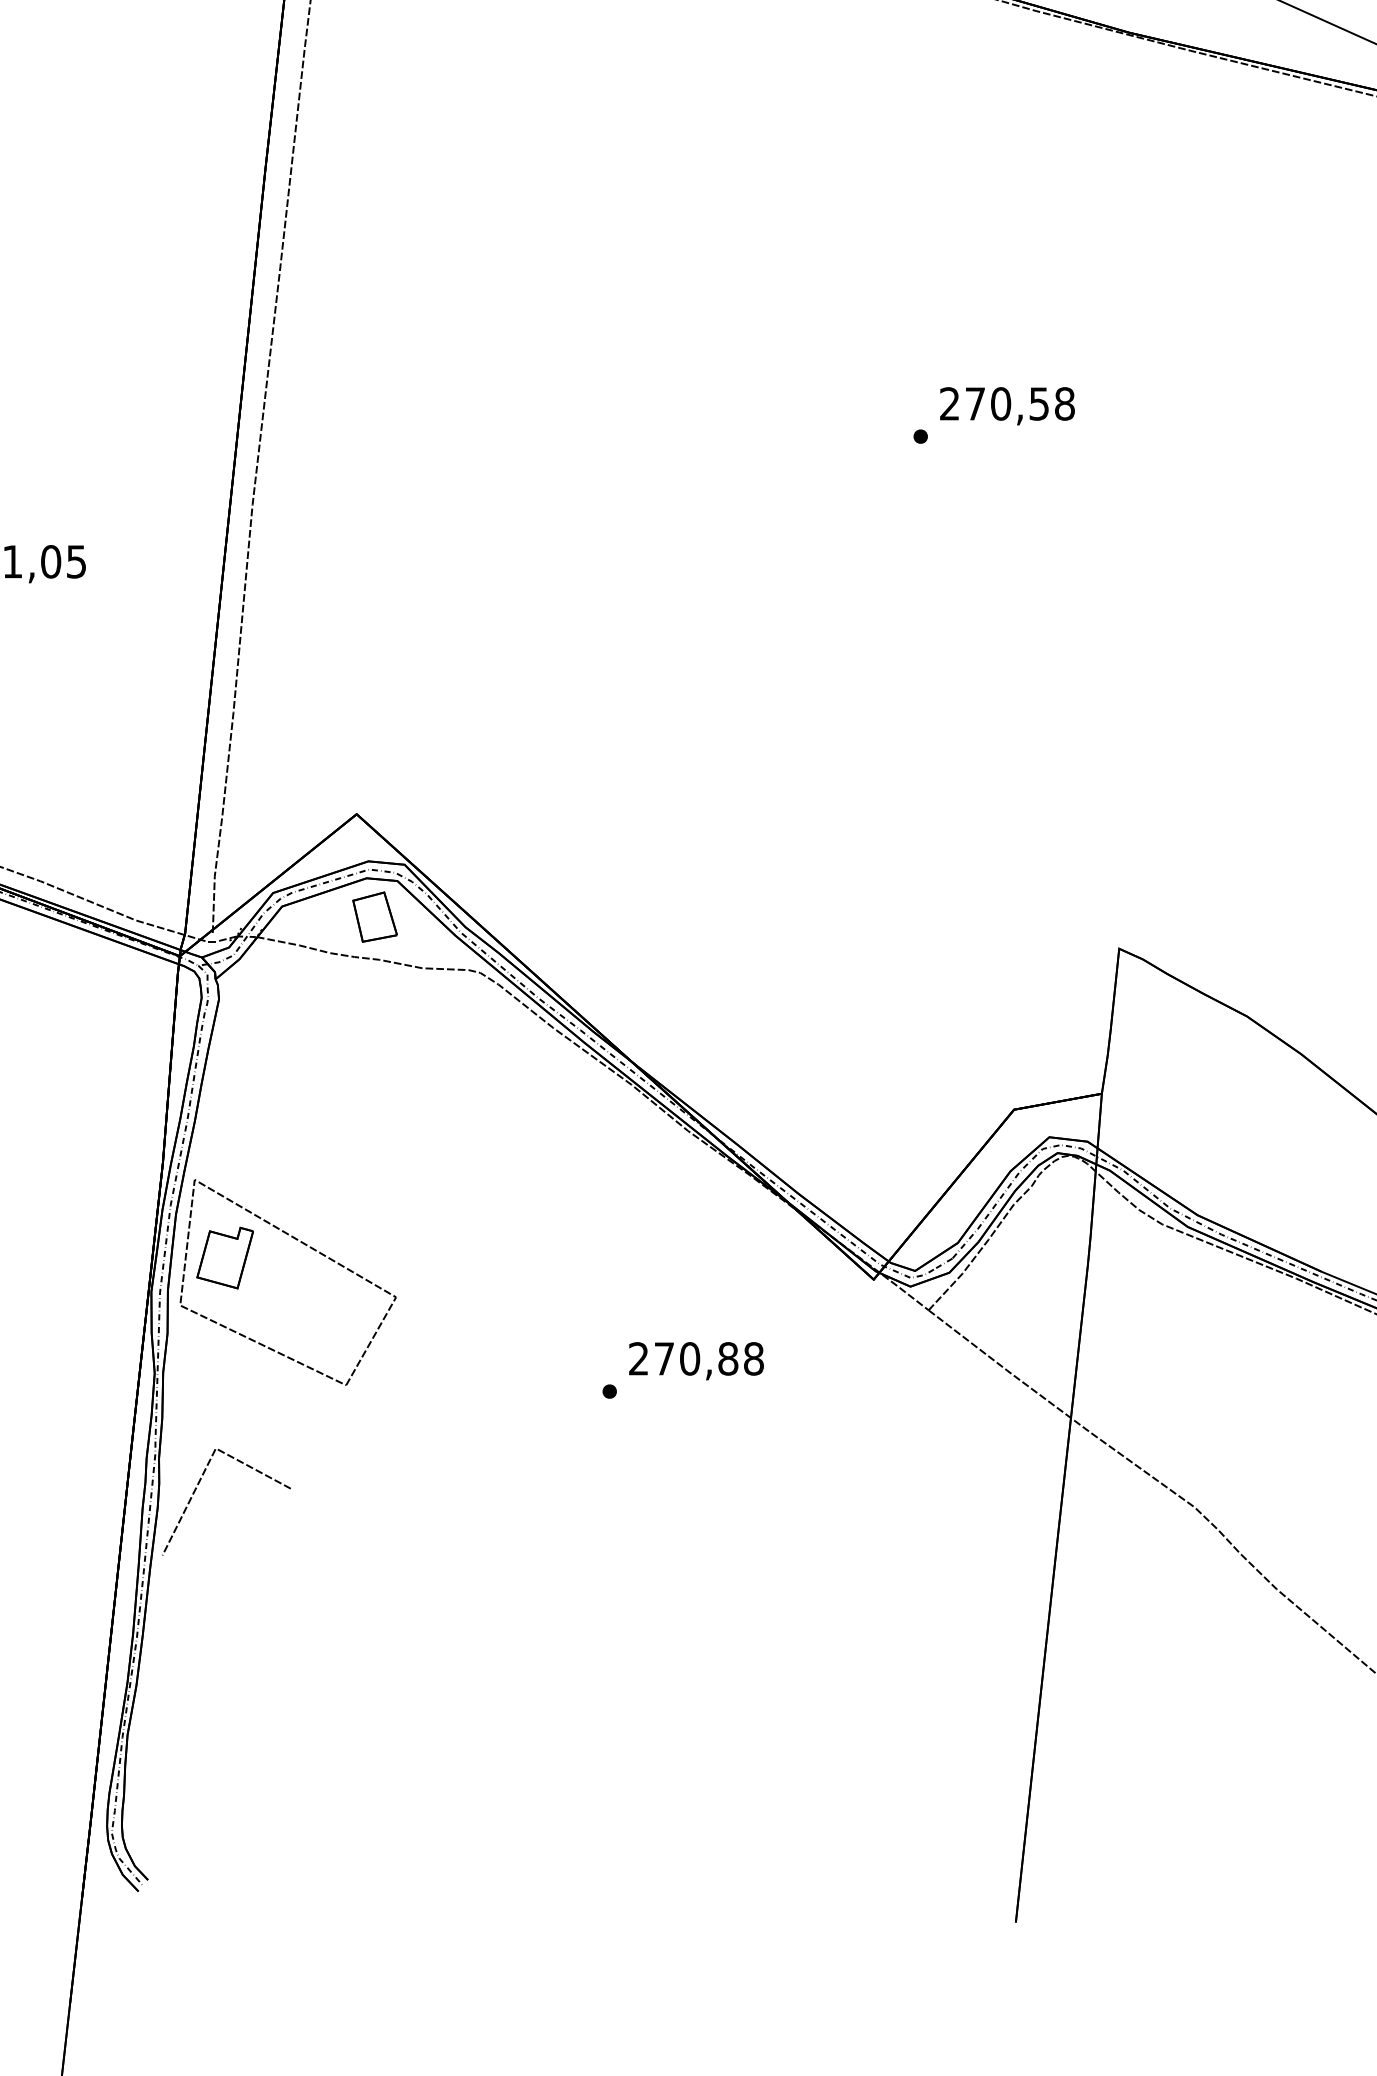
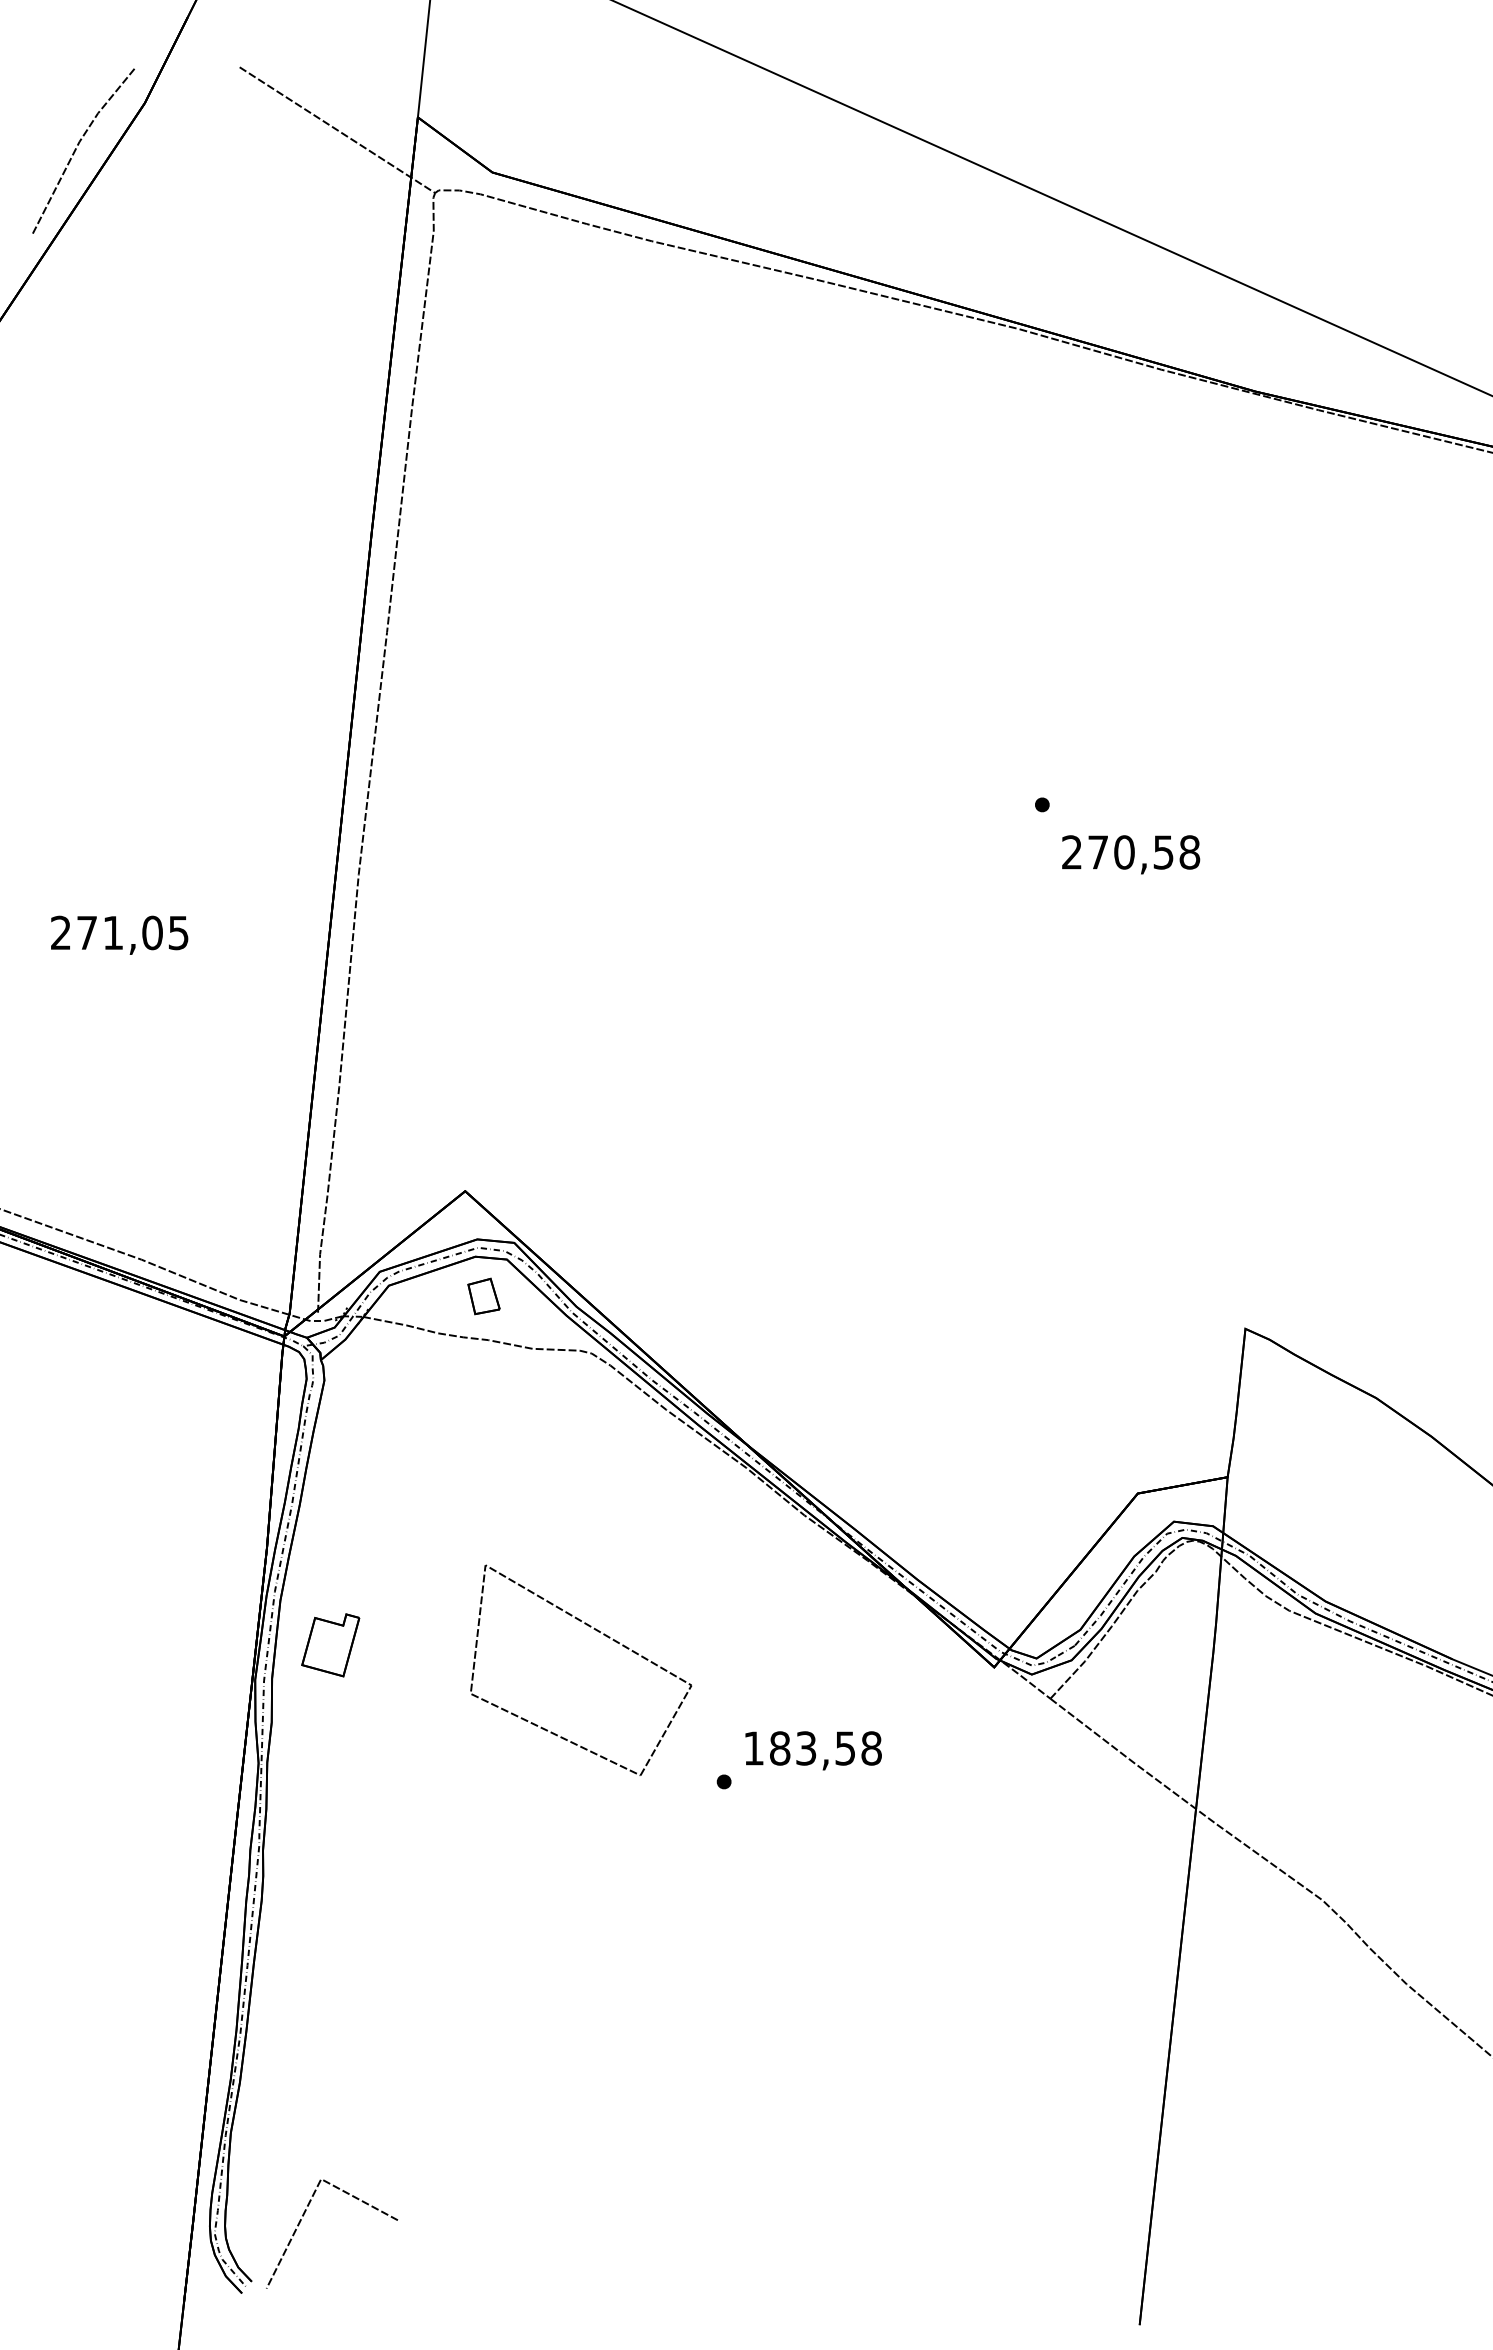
text: (1007, 405) -> (1131, 854), moved
part: (374, 917) -> (483, 1296), size x0.7
part: (310, 1248) -> (603, 1635), moved
text: (683, 1358) -> (799, 1748), 270,88 -> 183,58
line: (196, 1489) -> (301, 2221), moved

